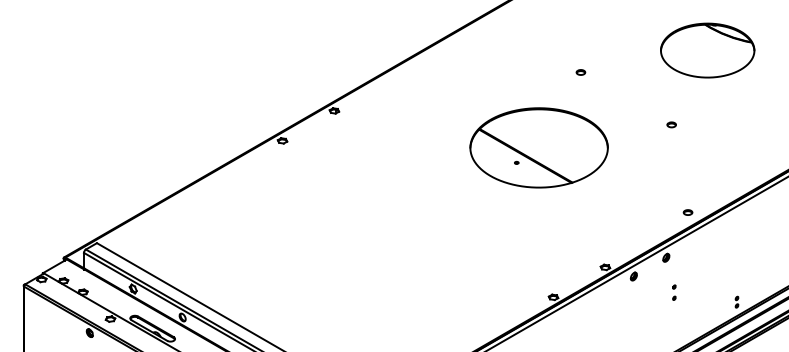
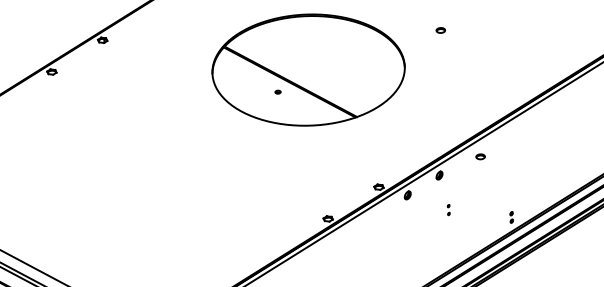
part: (671, 124) -> (440, 30), moved
part: (538, 147) -> (307, 69), size x1.4
part: (687, 212) -> (480, 156), moved
part: (674, 292) -> (448, 209), size x0.7

